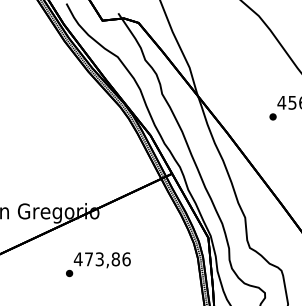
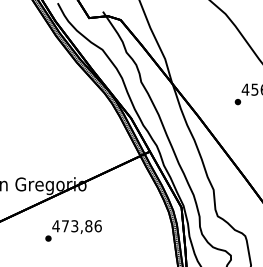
text: (98, 264) -> (73, 230), moved

